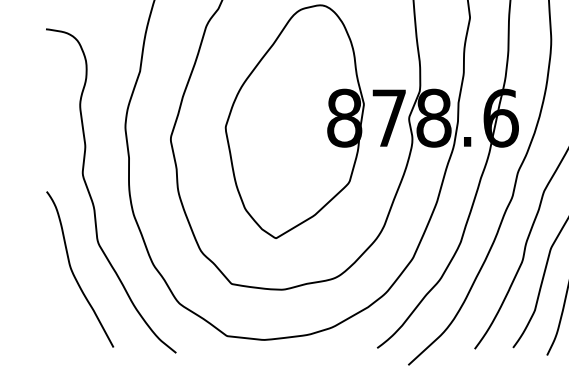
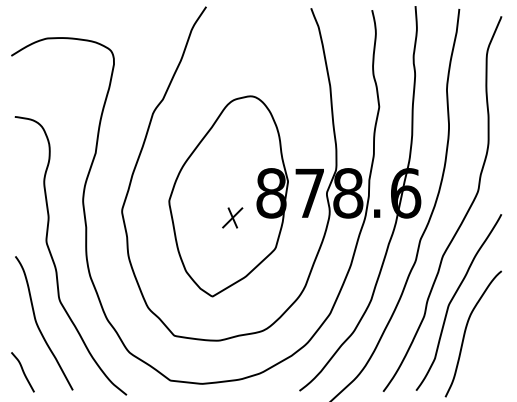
part: (299, 146) -> (232, 217), added
curve: (54, 326) -> (22, 372), added

